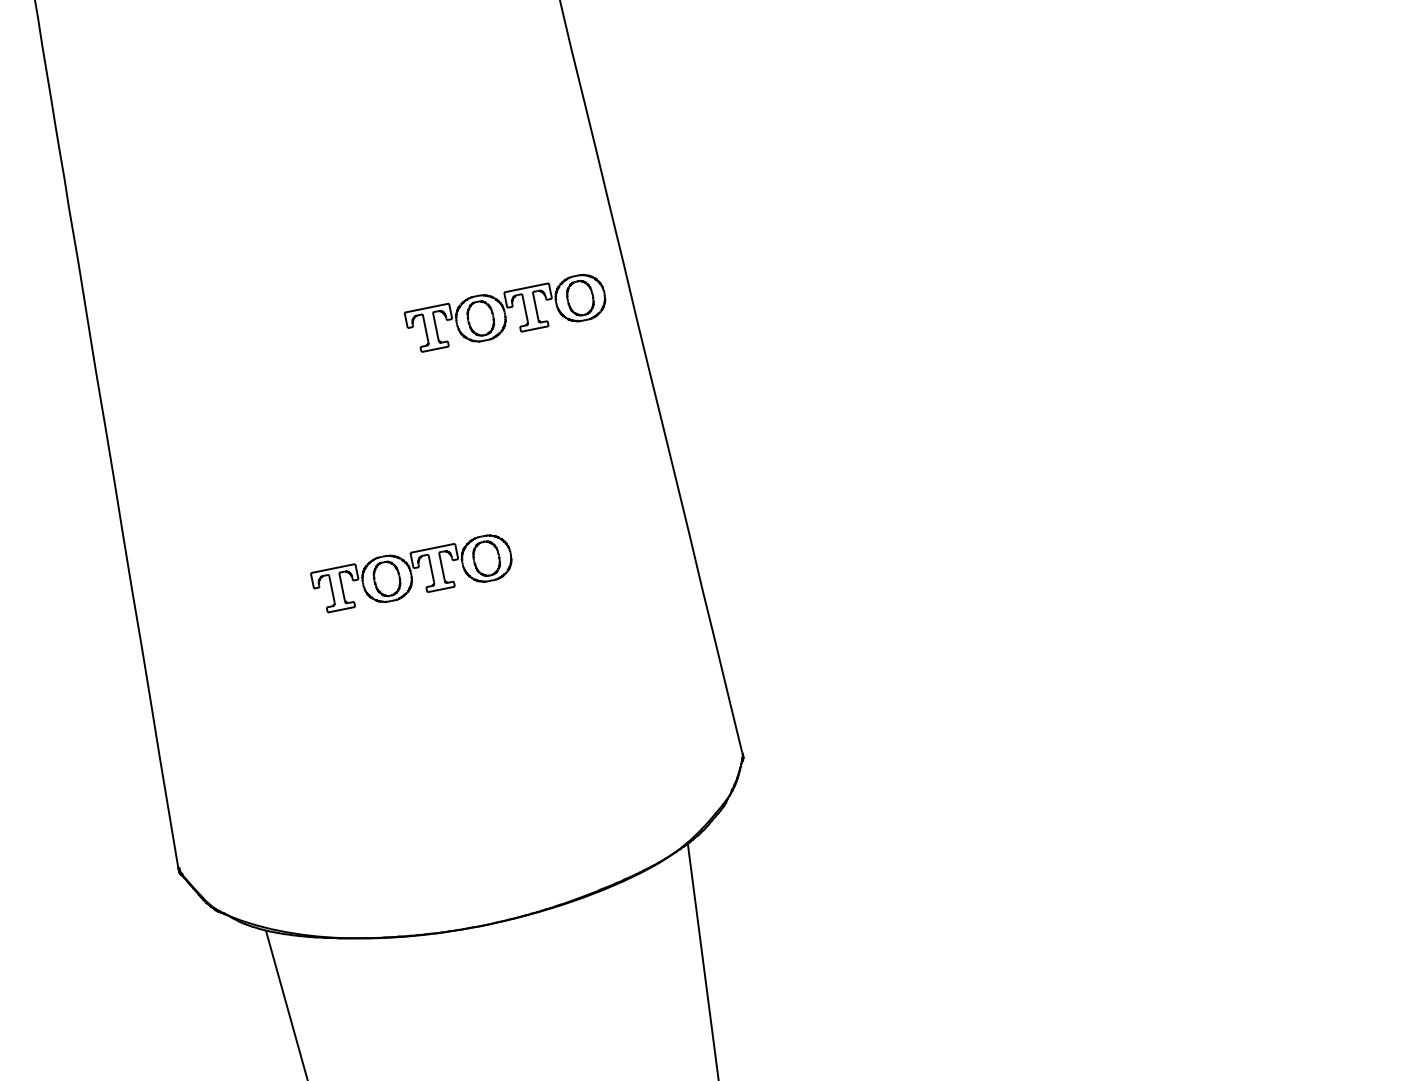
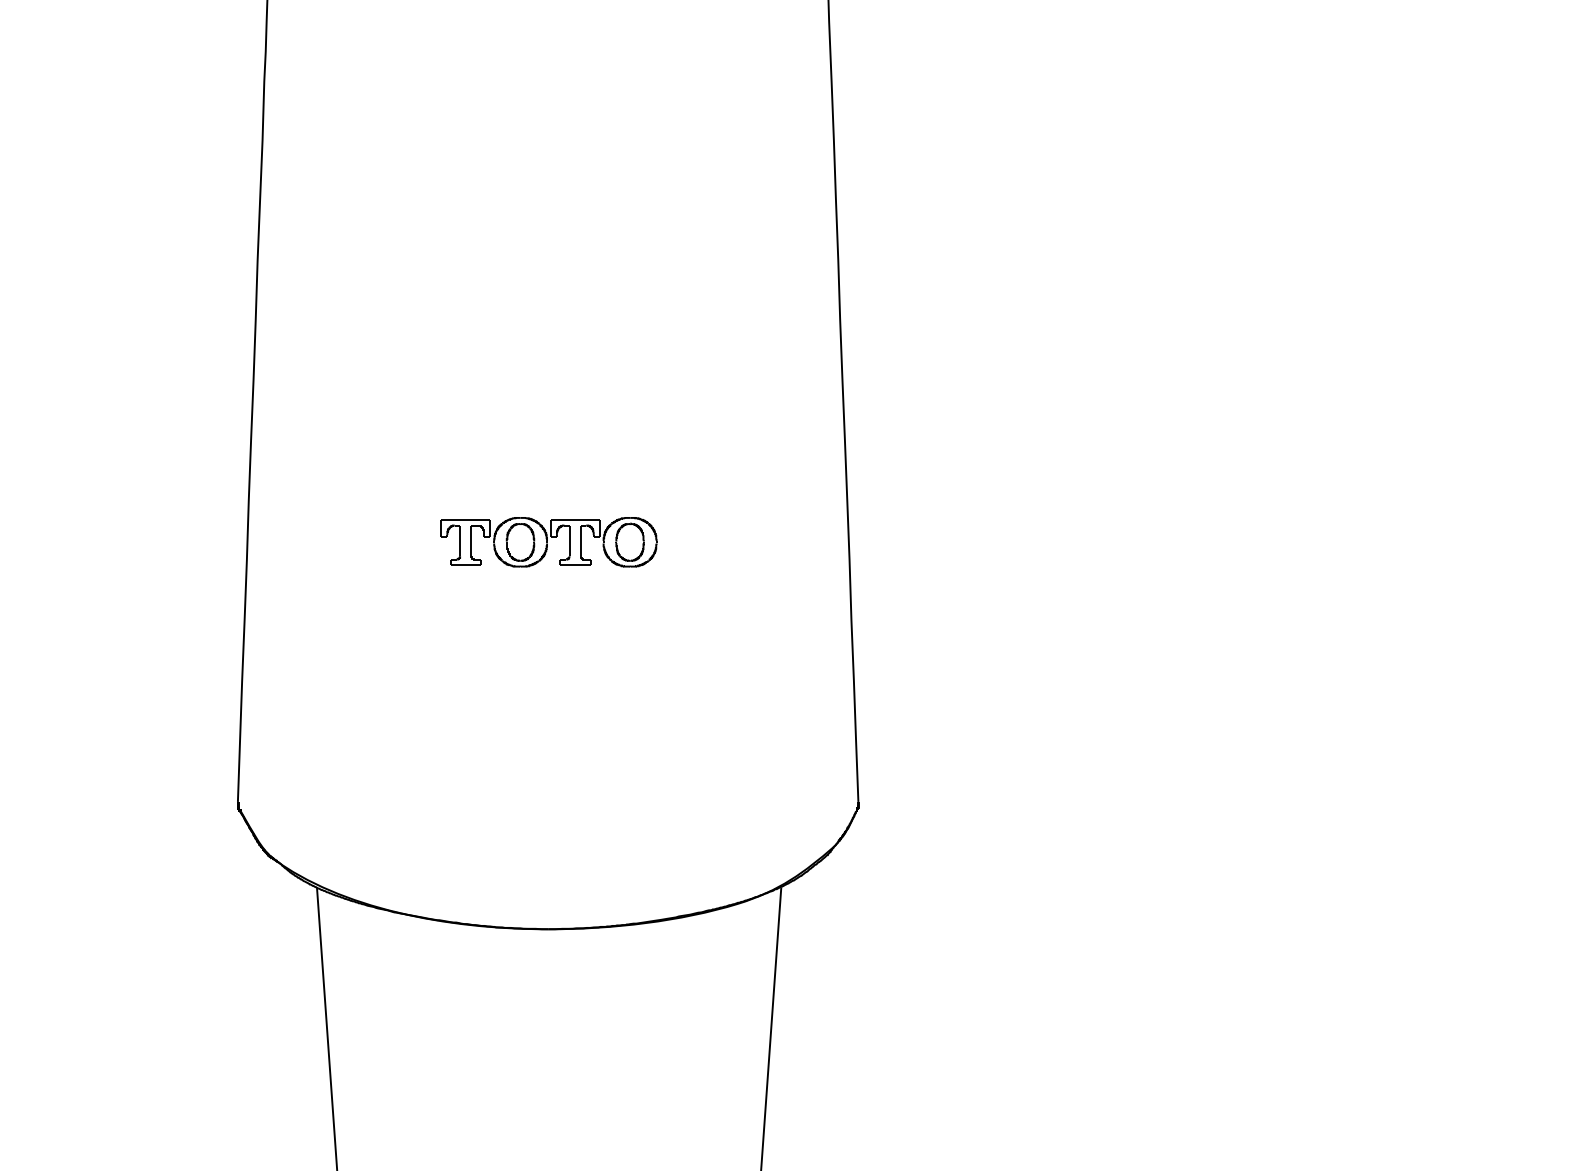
part: (506, 313) -> (703, 287), removed

